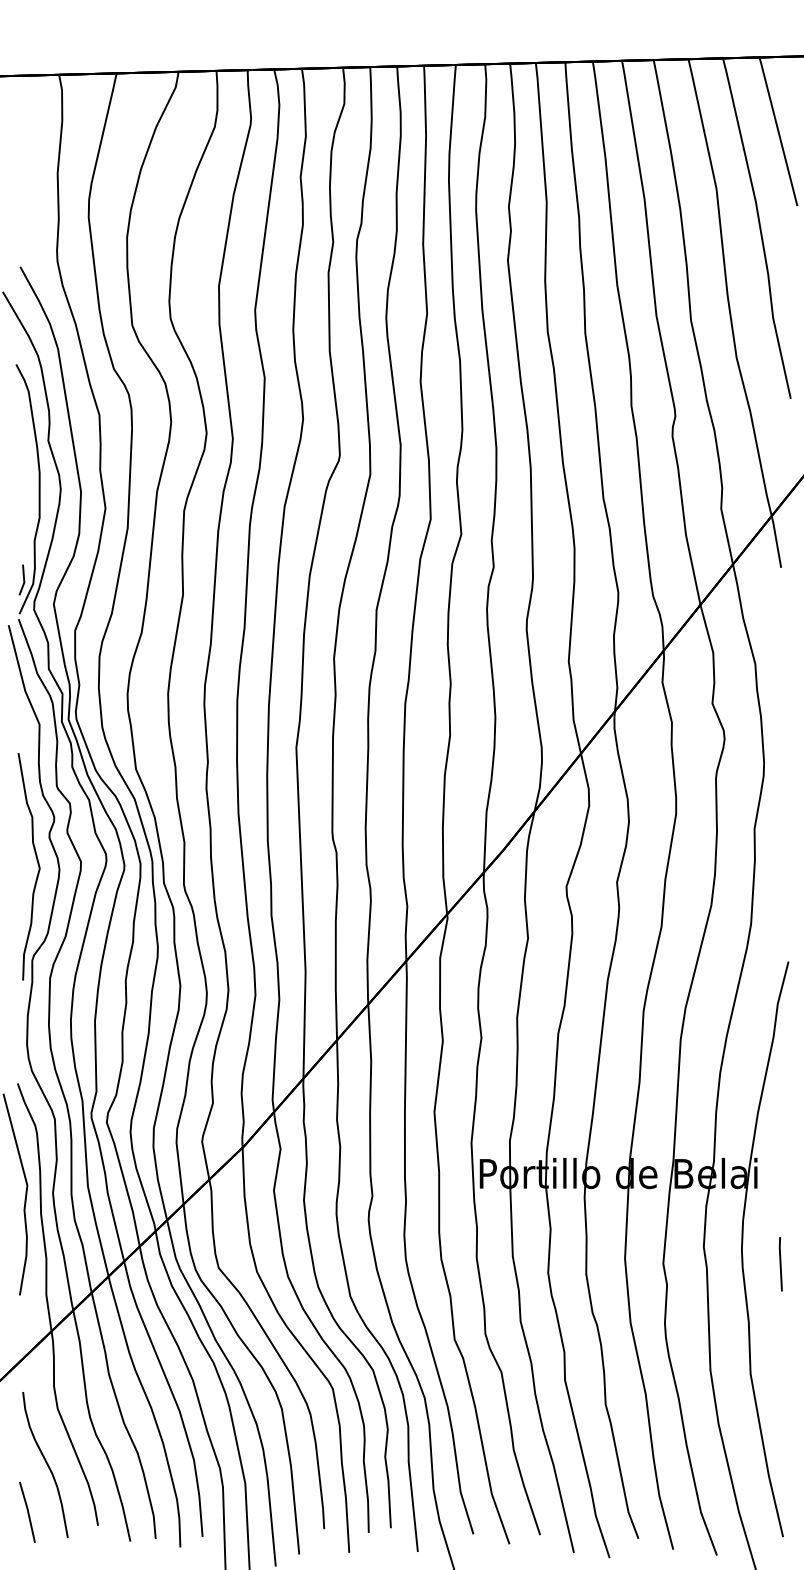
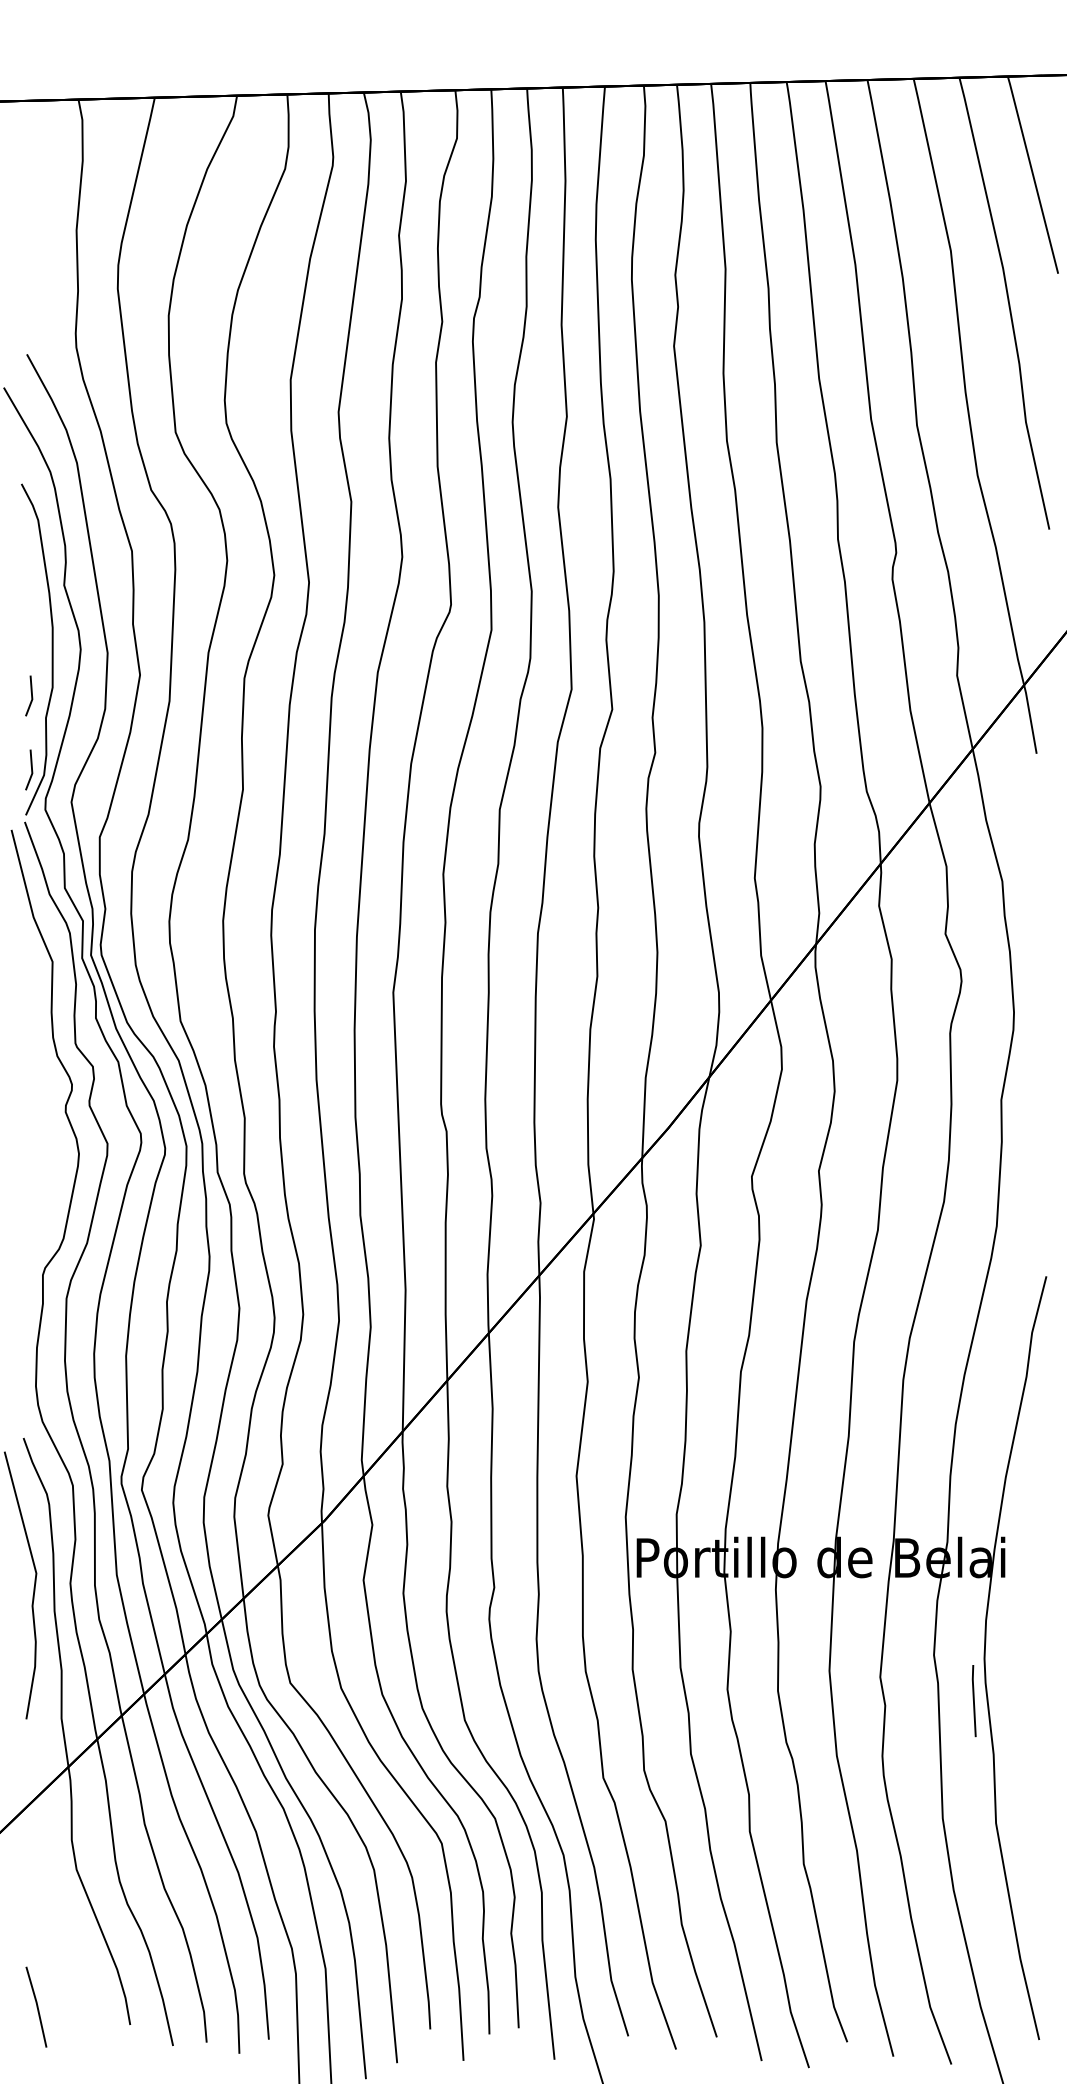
line: (23, 523) -> (31, 695), added
curve: (38, 865) -> (50, 1148), removed
line: (780, 1264) -> (973, 1701), moved
curve: (47, 1465) -> (62, 1944), removed

